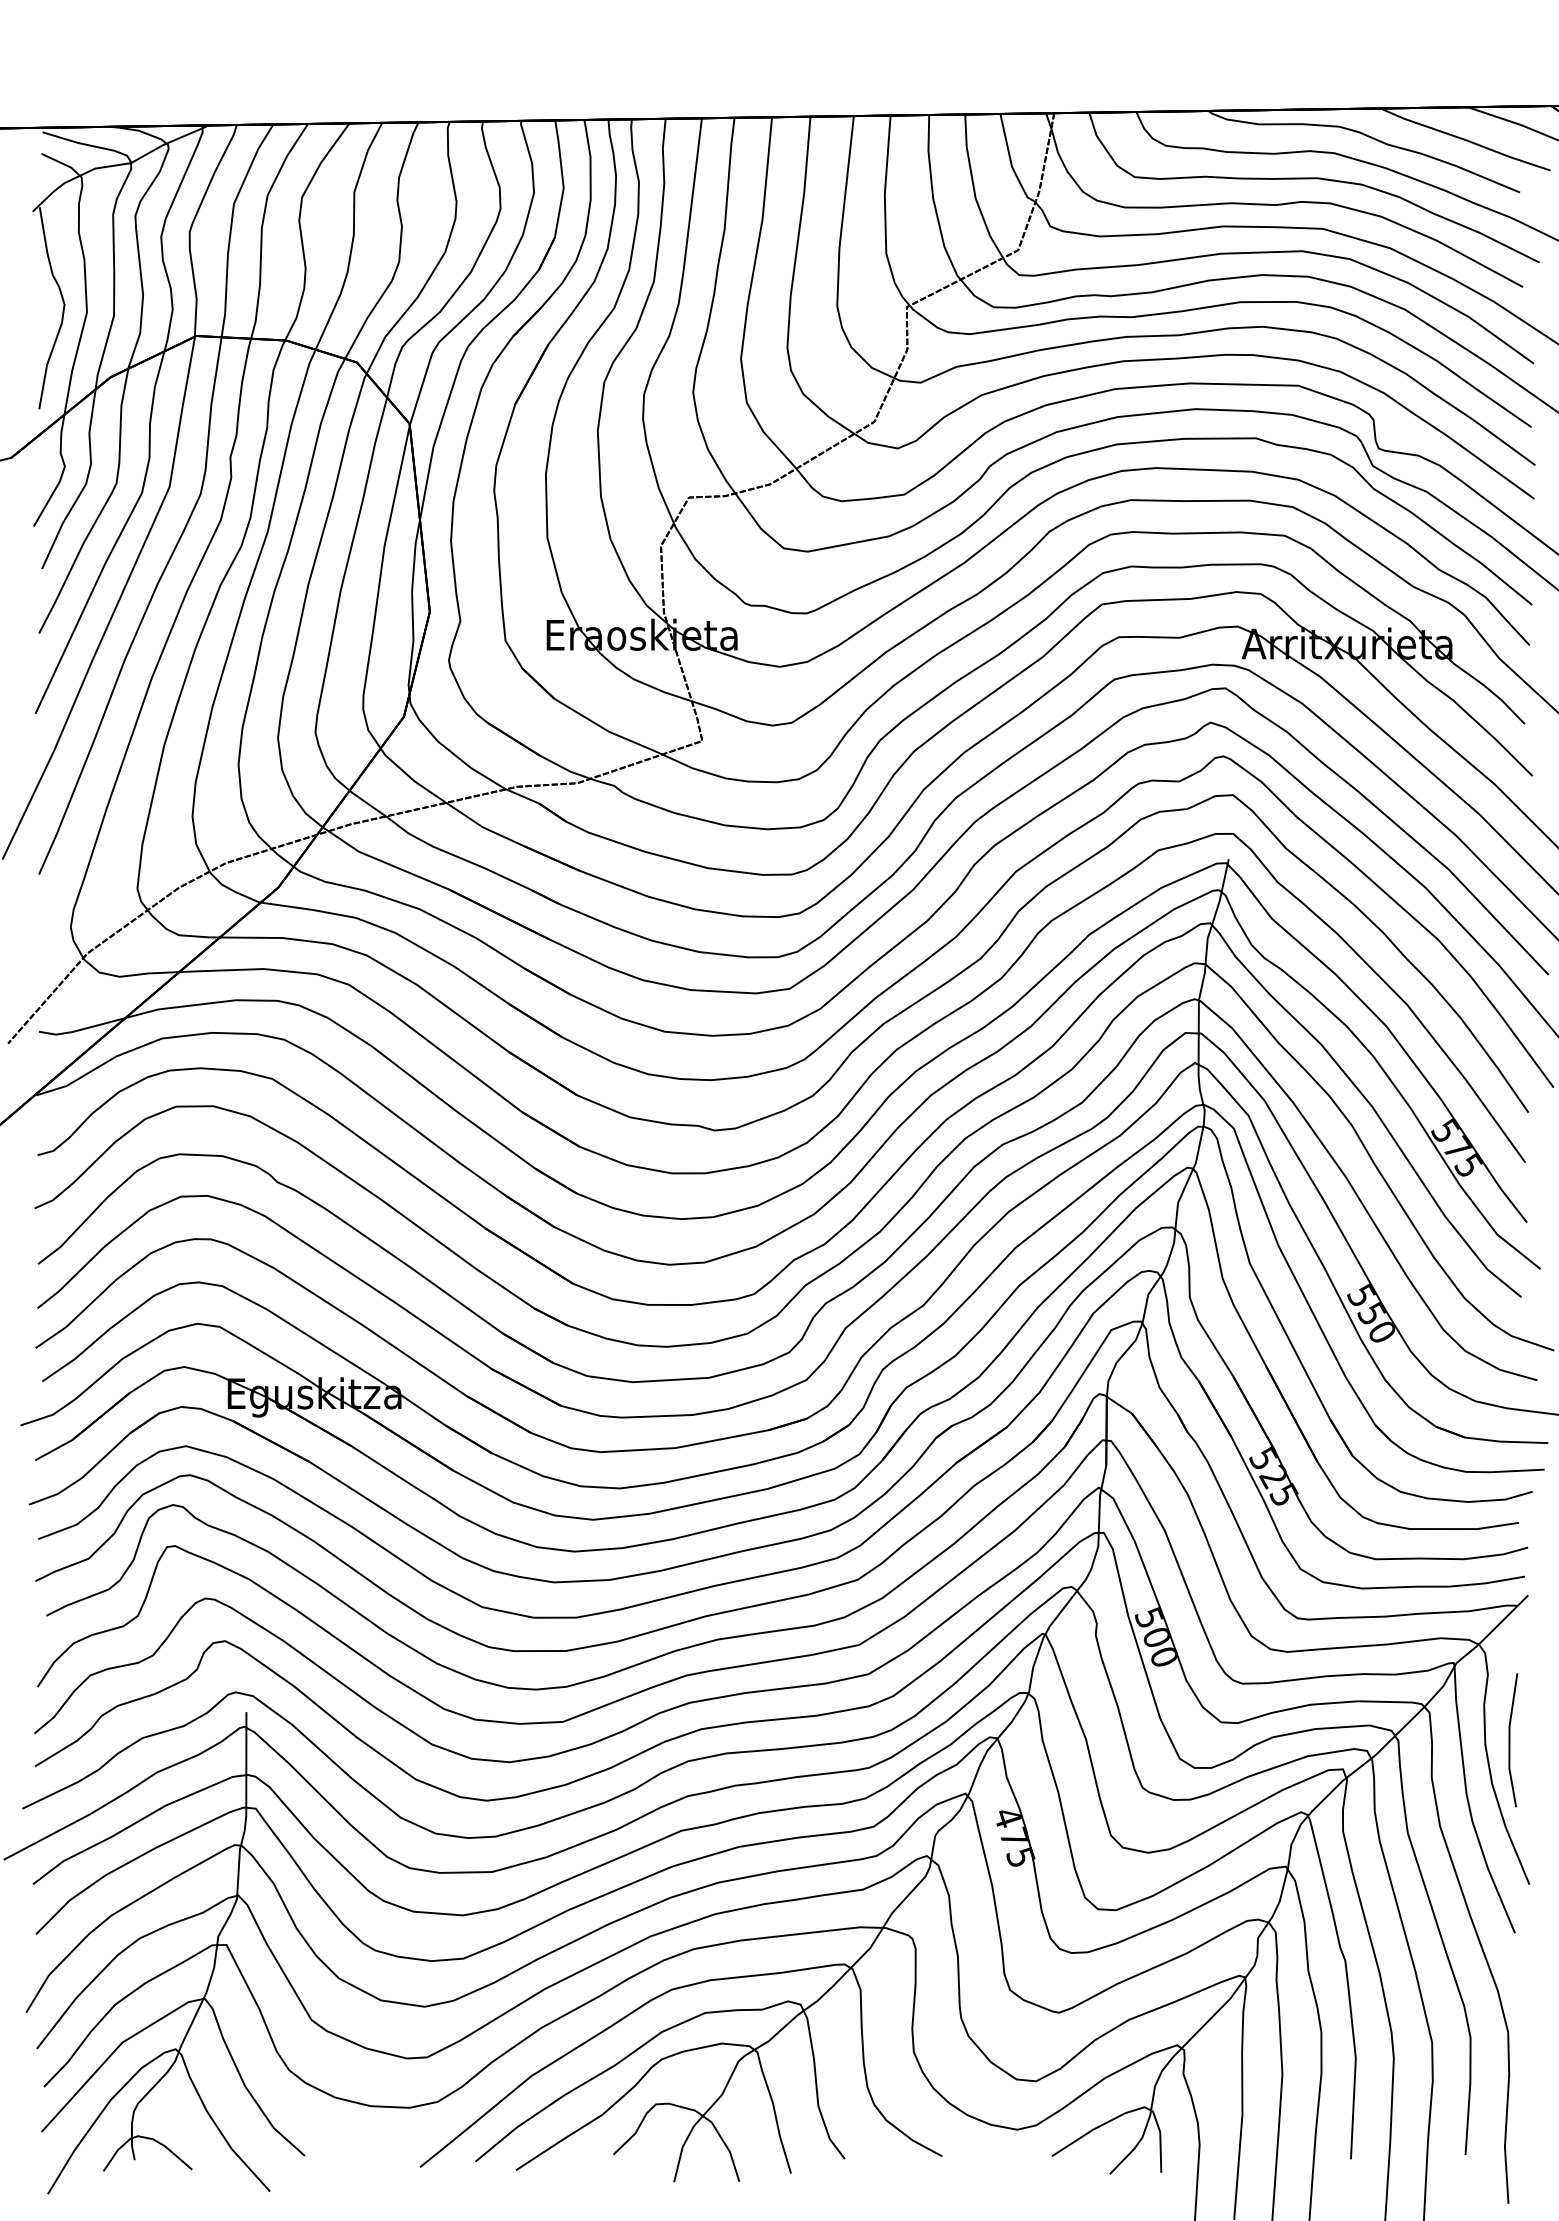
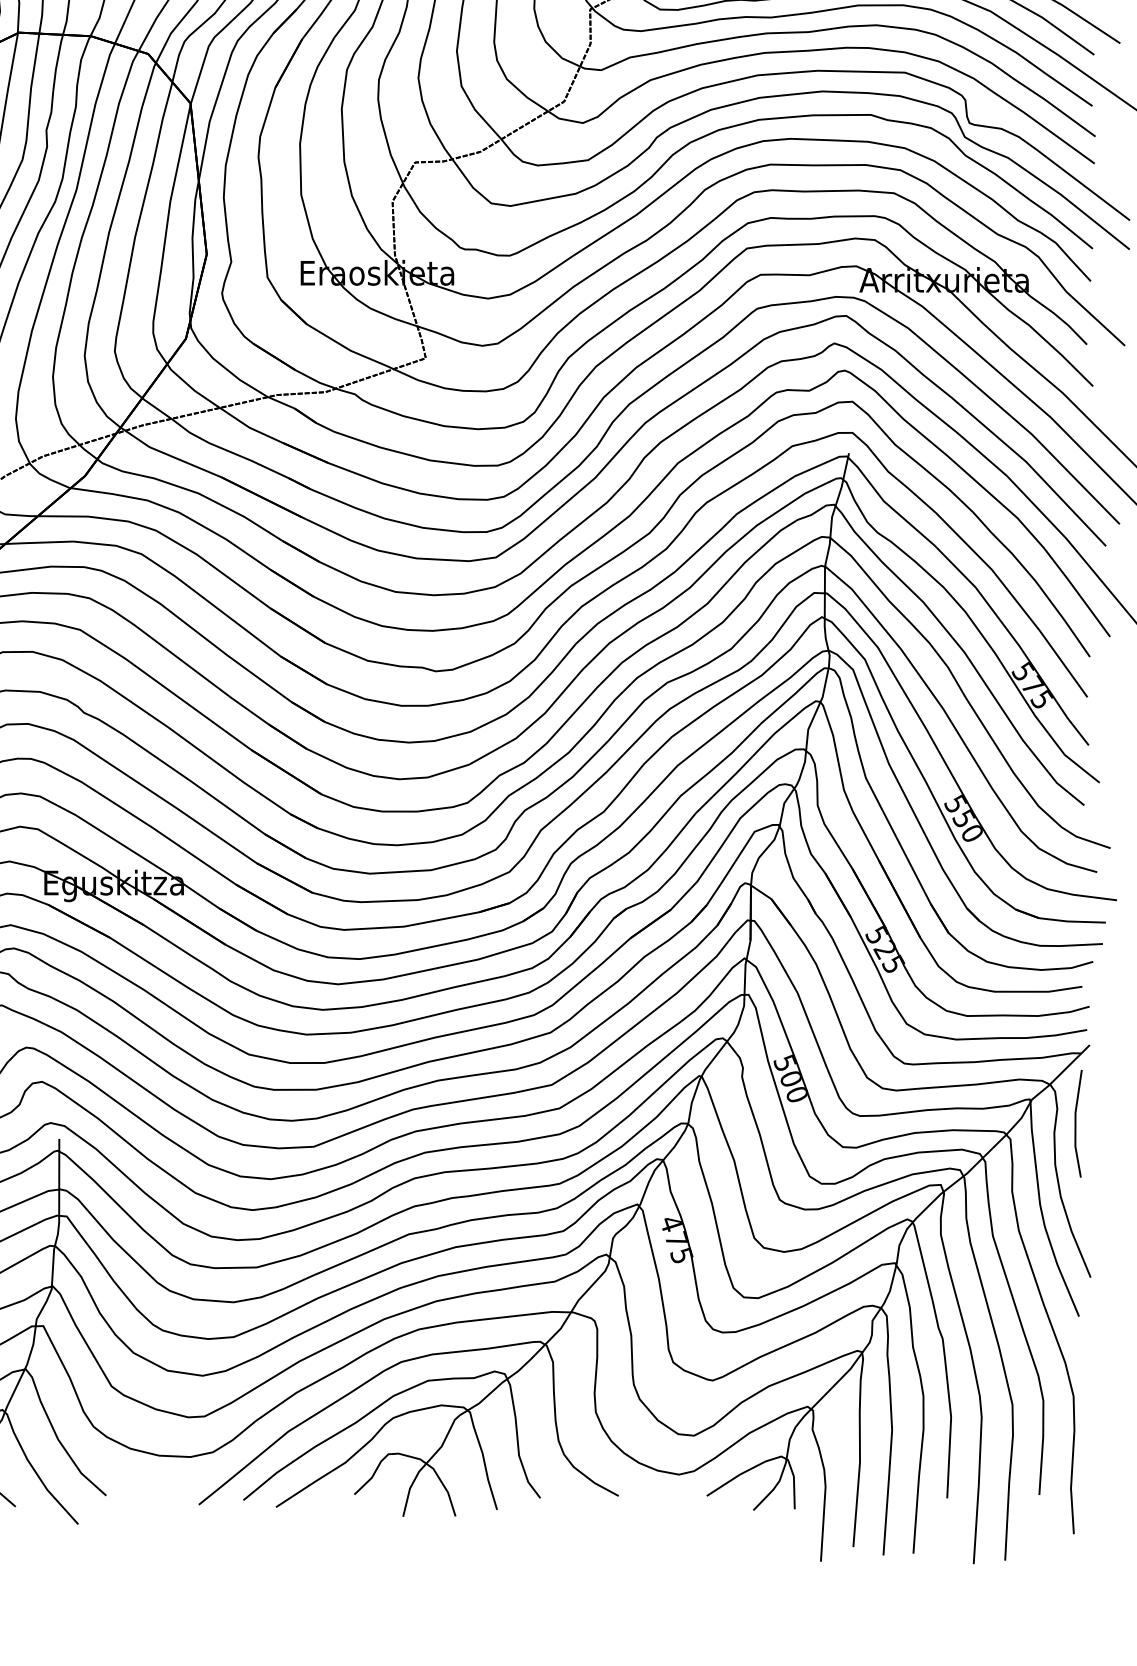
line: (1510, 1740) -> (1076, 1123), moved

